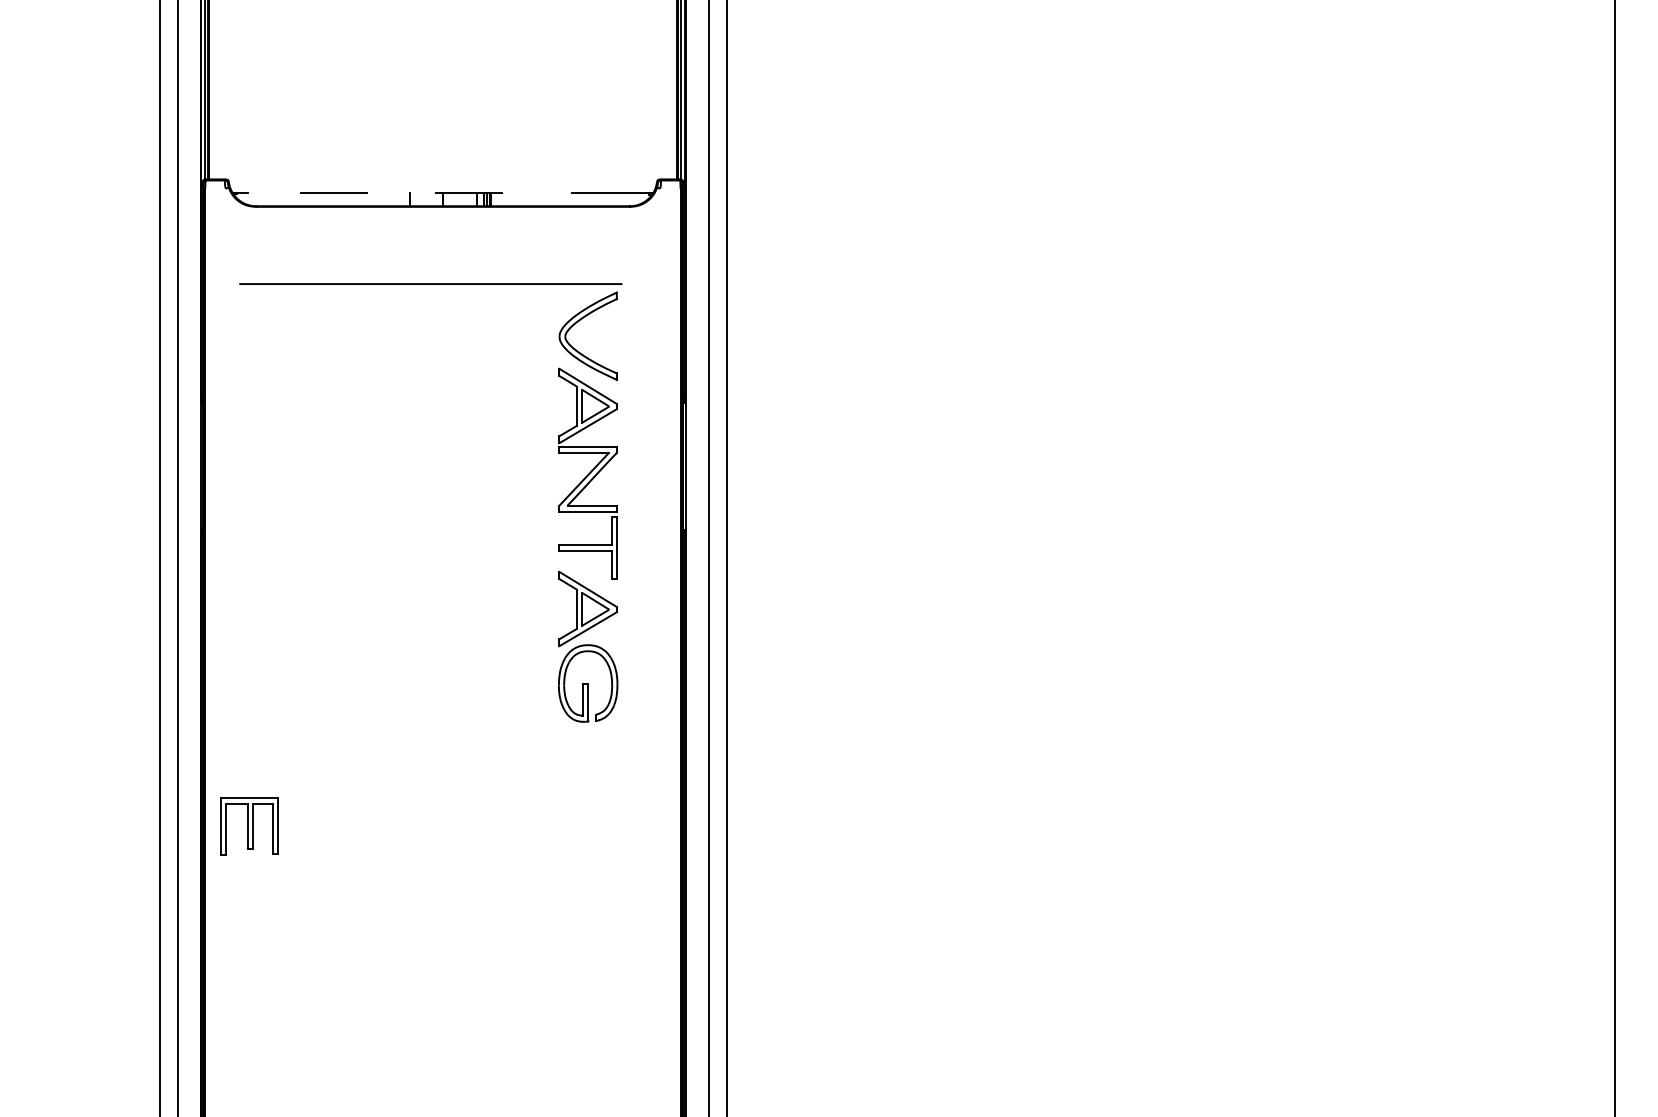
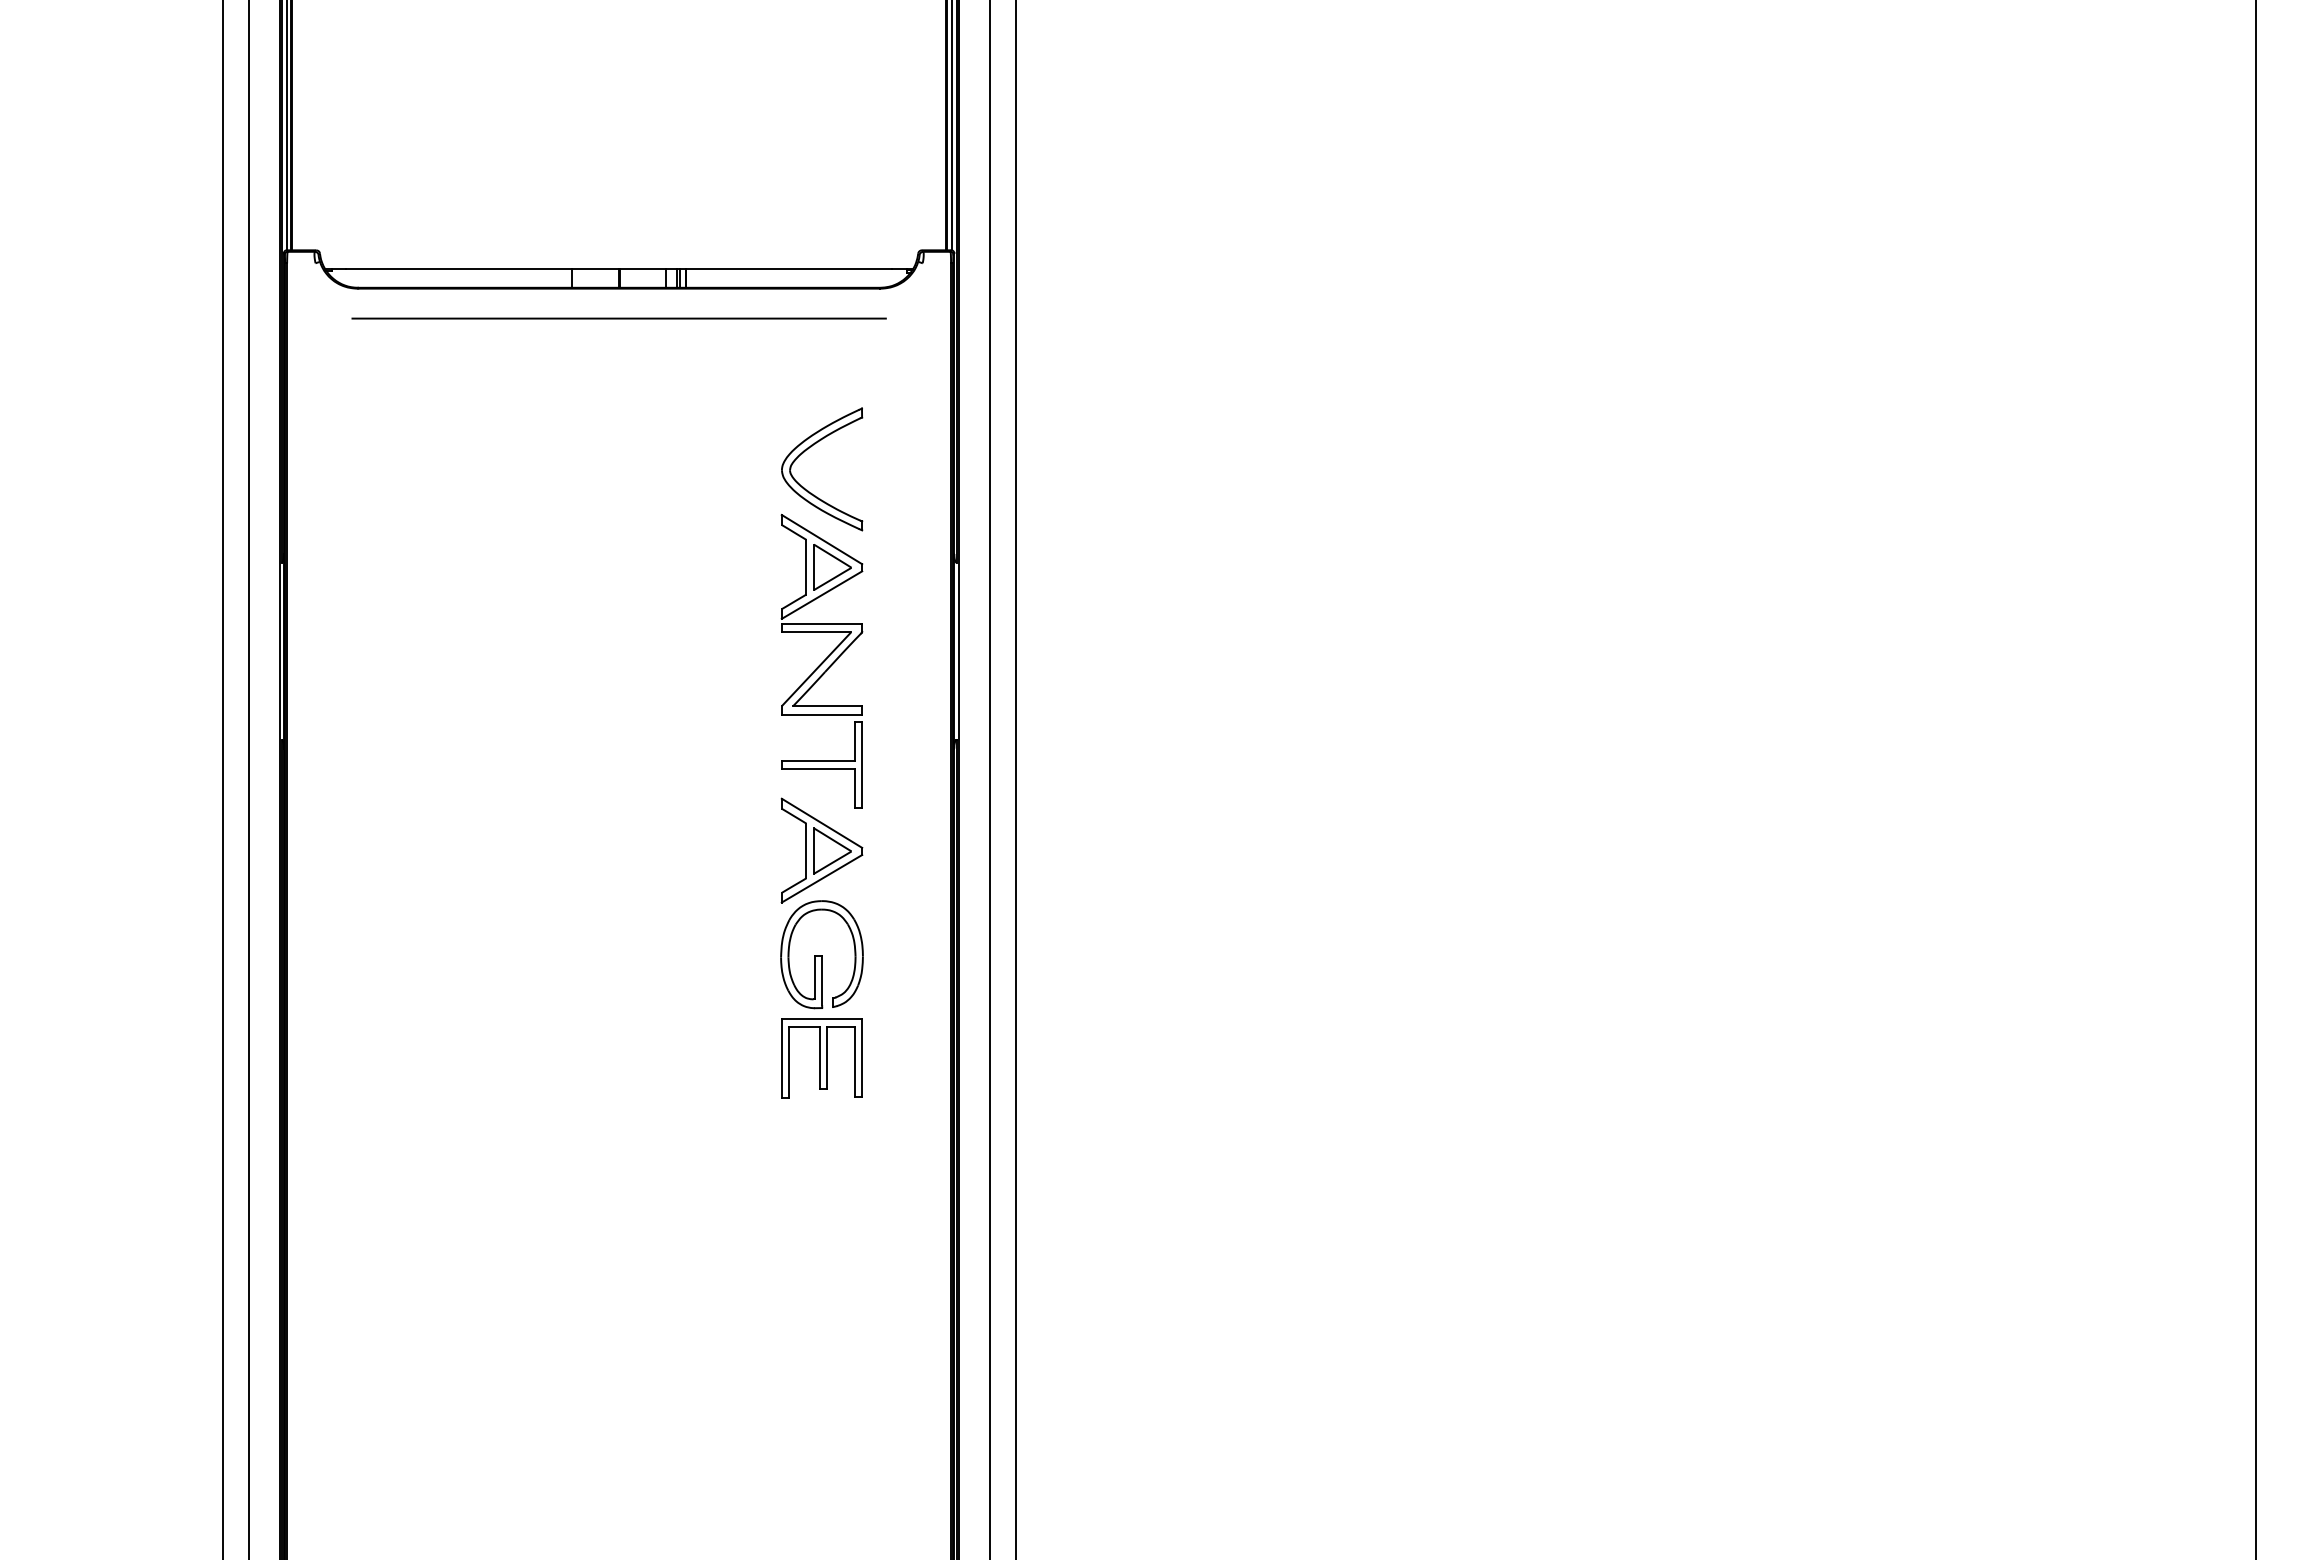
line: (443, 192) -> (619, 268), dashed -> solid
line: (430, 284) -> (618, 318), moved
part: (249, 826) -> (821, 1058), moved

